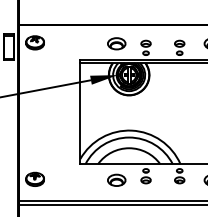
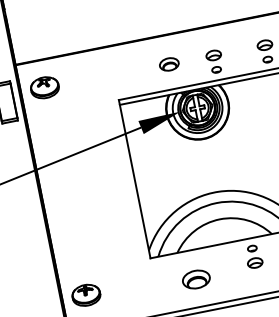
part: (116, 43) -> (168, 63), size x0.7
part: (116, 179) -> (195, 278), moved

